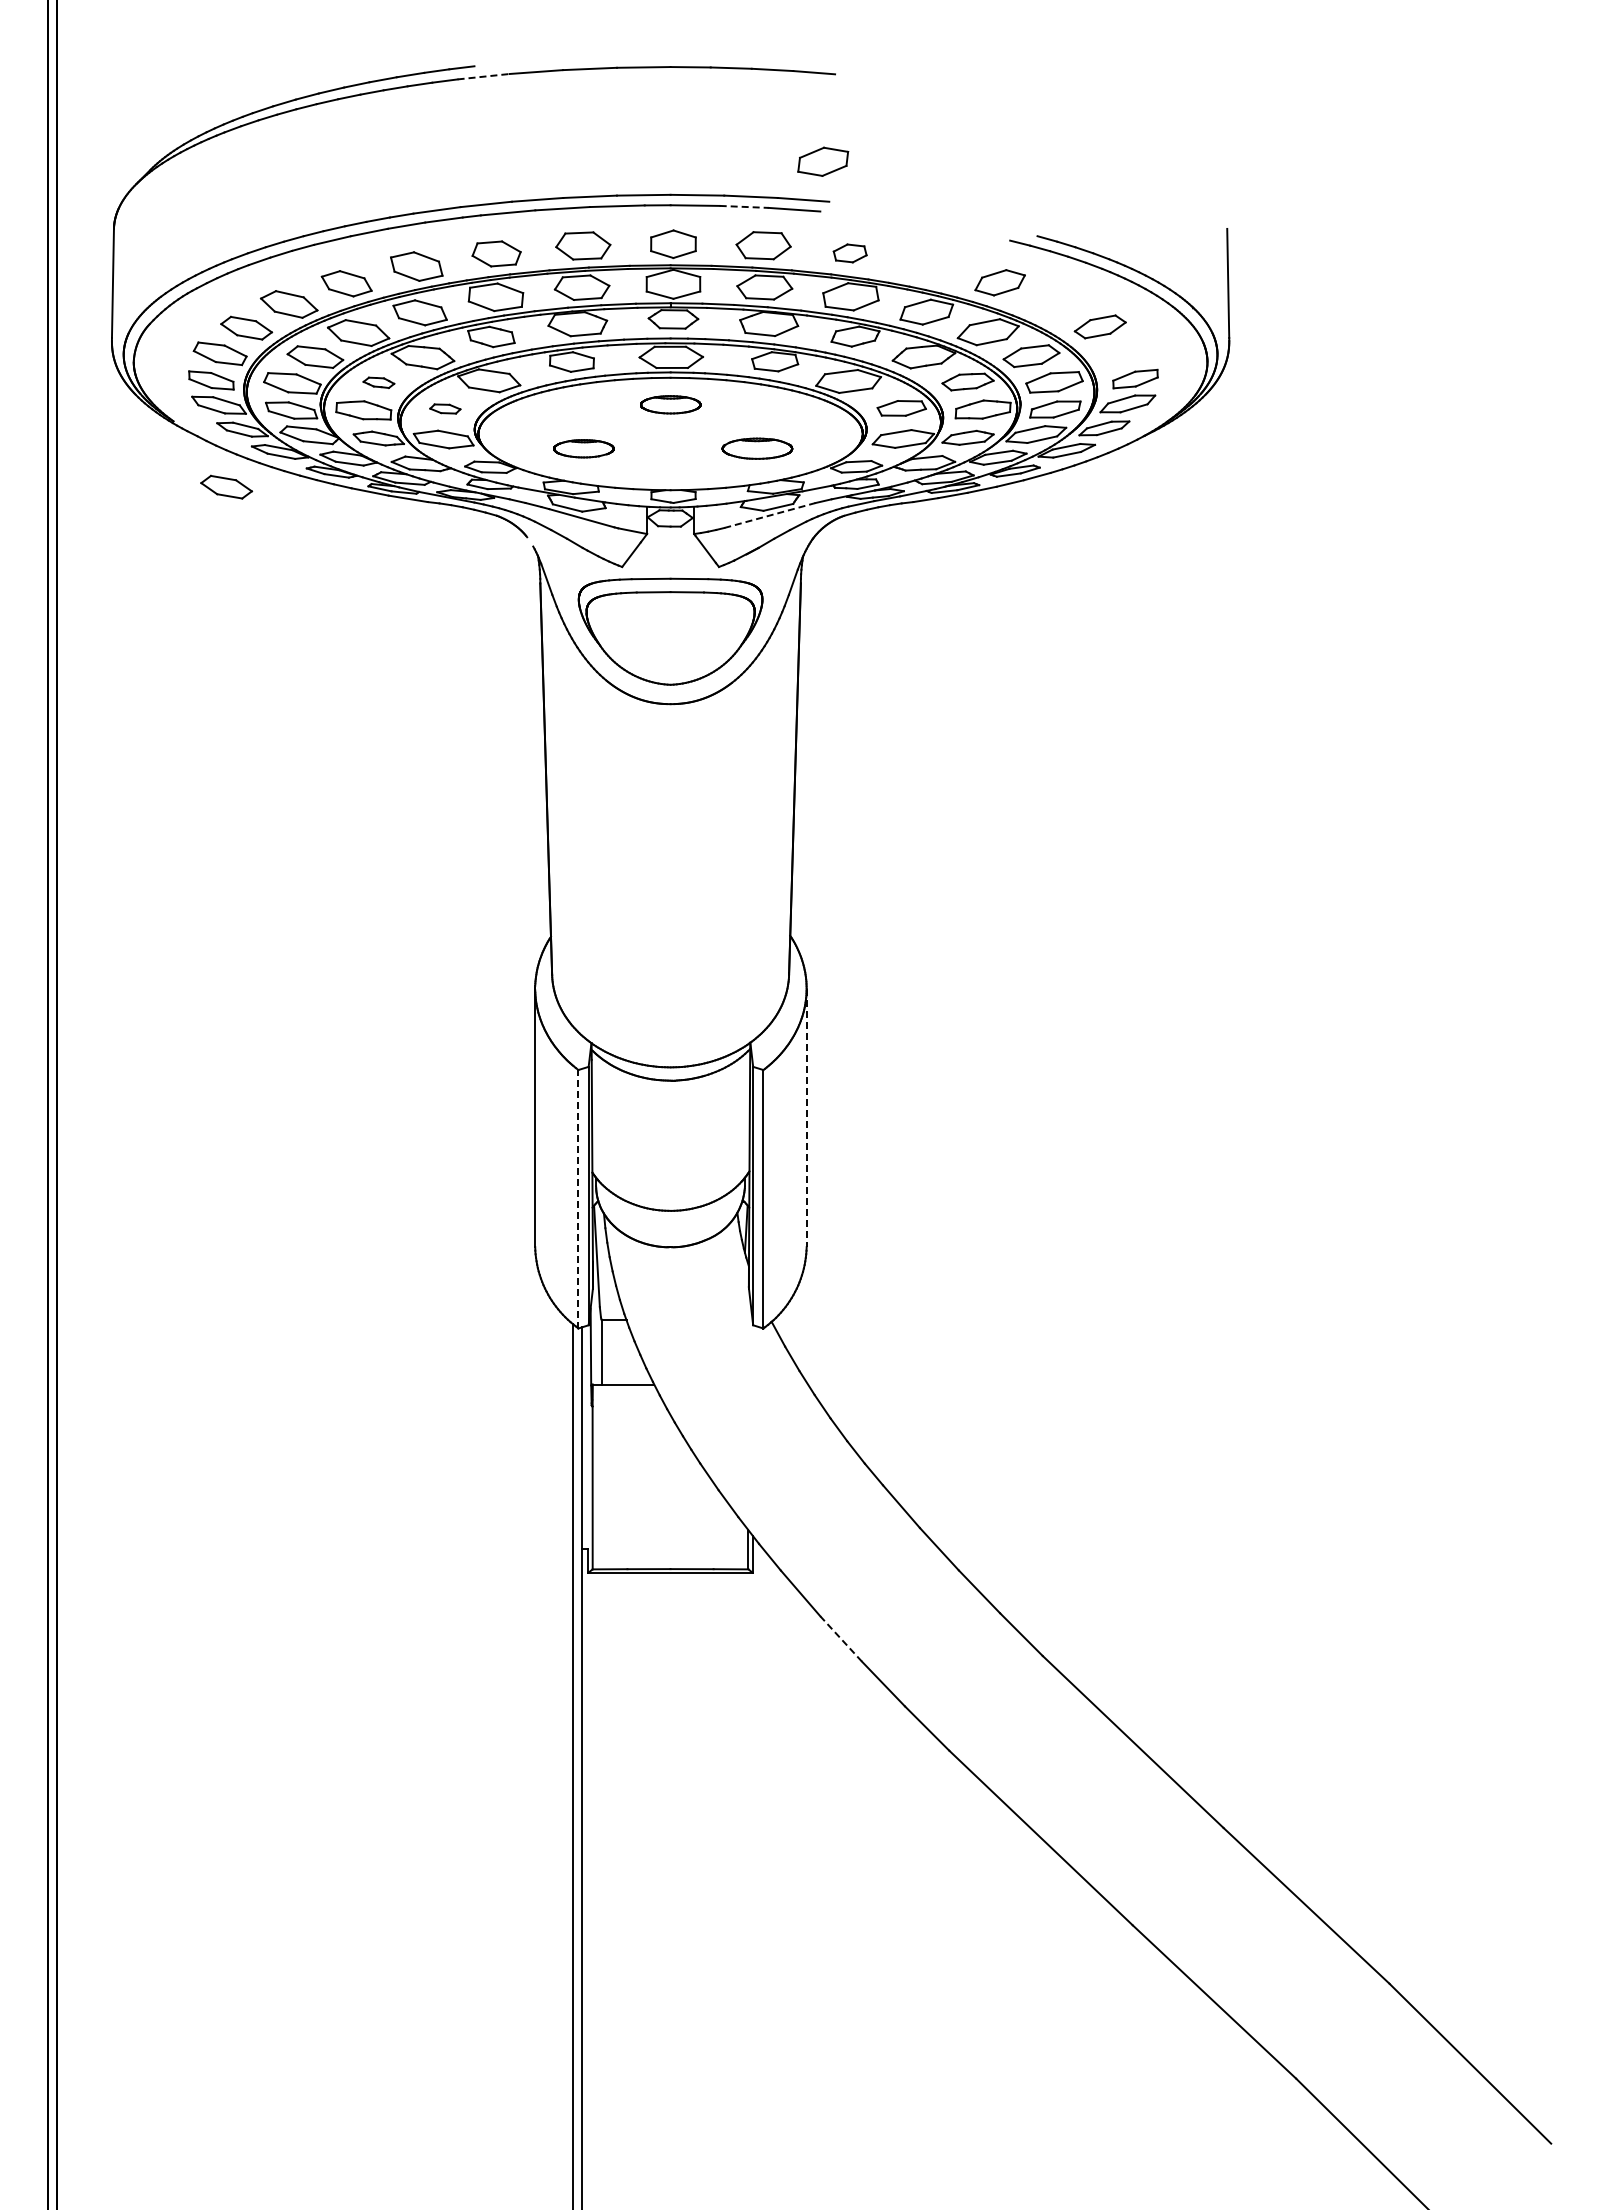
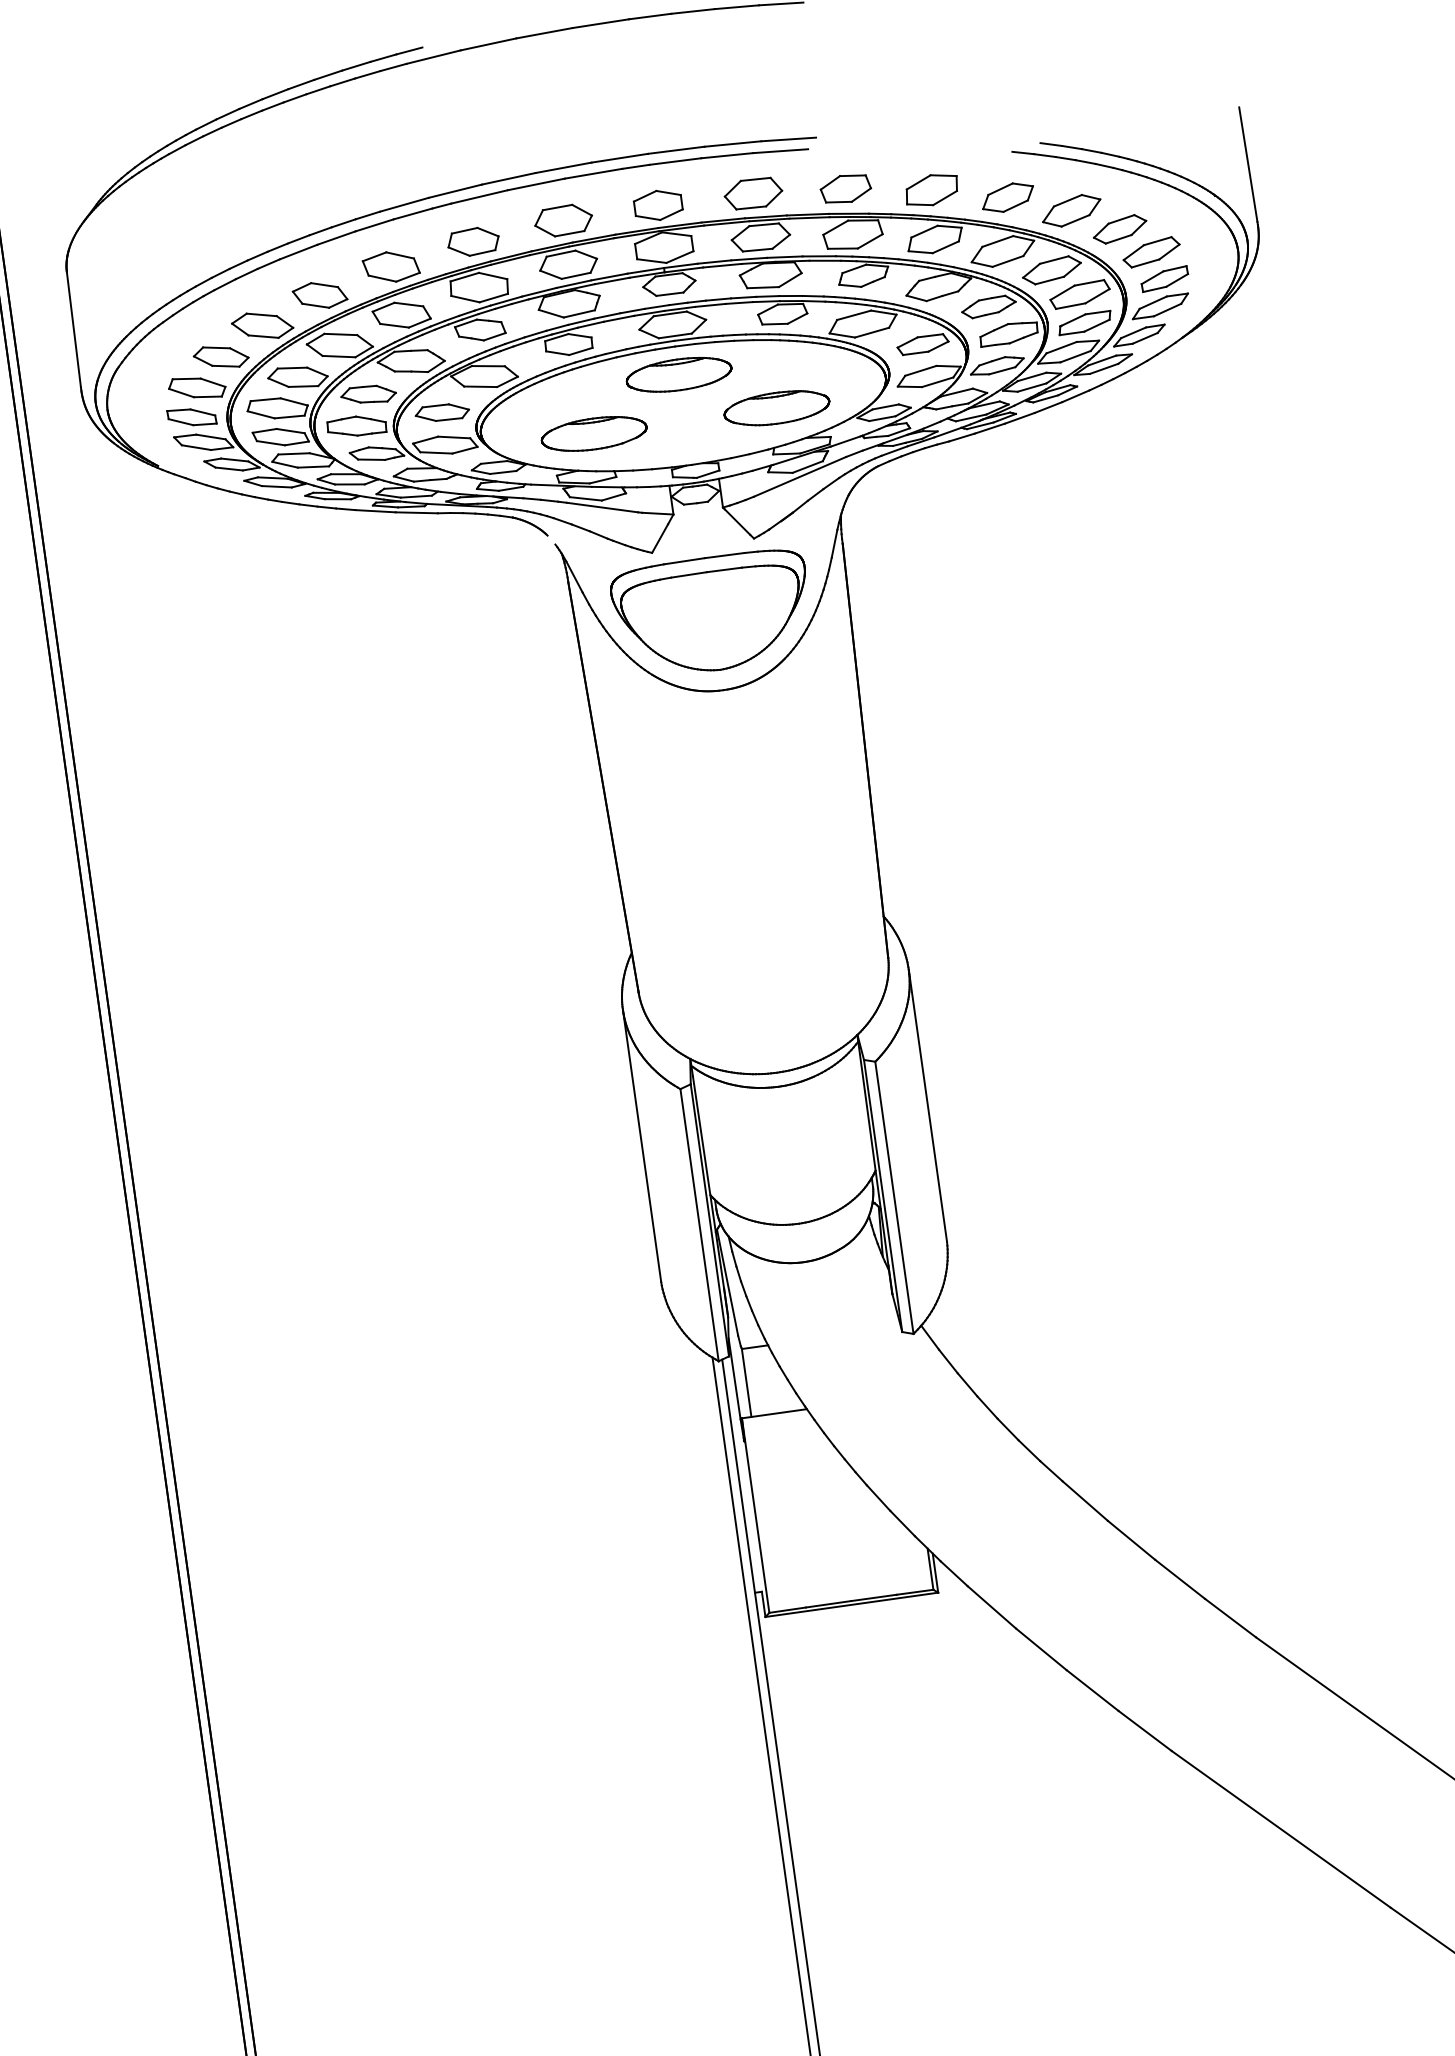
line: (484, 76) -> (434, 56), dashed -> solid
part: (823, 161) -> (932, 189), moved
line: (744, 206) -> (727, 155), dashed -> solid
part: (849, 253) -> (845, 189), size x1.43
part: (1057, 302) -> (1071, 209), added
part: (1126, 351) -> (1151, 251), added
part: (378, 382) -> (368, 394), size x1.67
part: (670, 404) -> (678, 374), size x1.67
part: (445, 408) -> (442, 412), size x1.67
part: (583, 448) -> (593, 433), size x1.67
part: (757, 448) -> (777, 408), size x1.43
part: (226, 486) -> (223, 526), removed
line: (770, 515) -> (800, 476), dashed -> solid
line: (806, 1118) -> (927, 1106), dashed -> solid
line: (578, 1198) -> (699, 1224), dashed -> solid
line: (841, 1638) -> (1041, 1648), dashed -> solid

